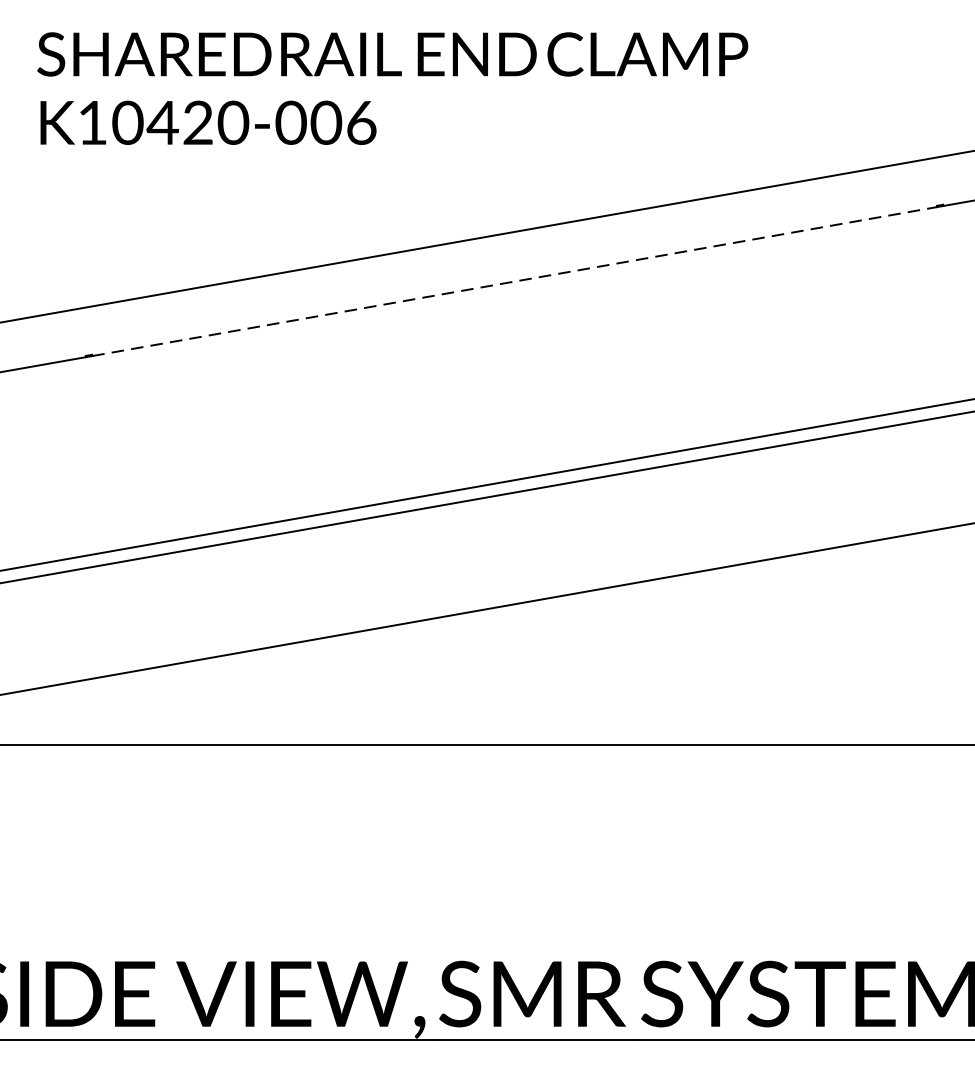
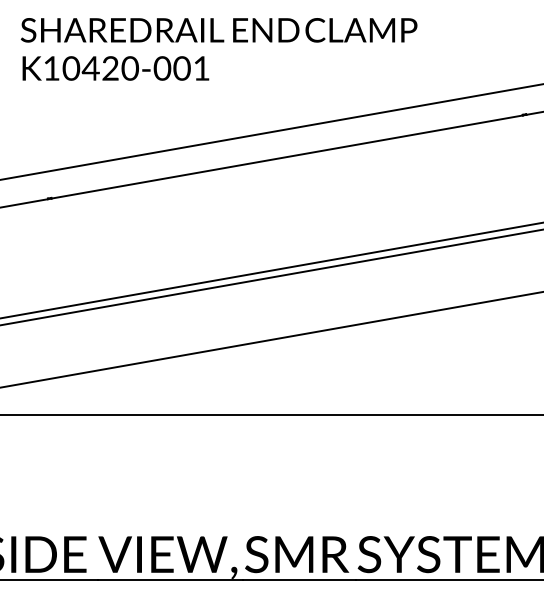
text: (361, 122) -> (201, 68), K10420-006 -> K10420-001
line: (515, 280) -> (287, 156), dashed -> solid

